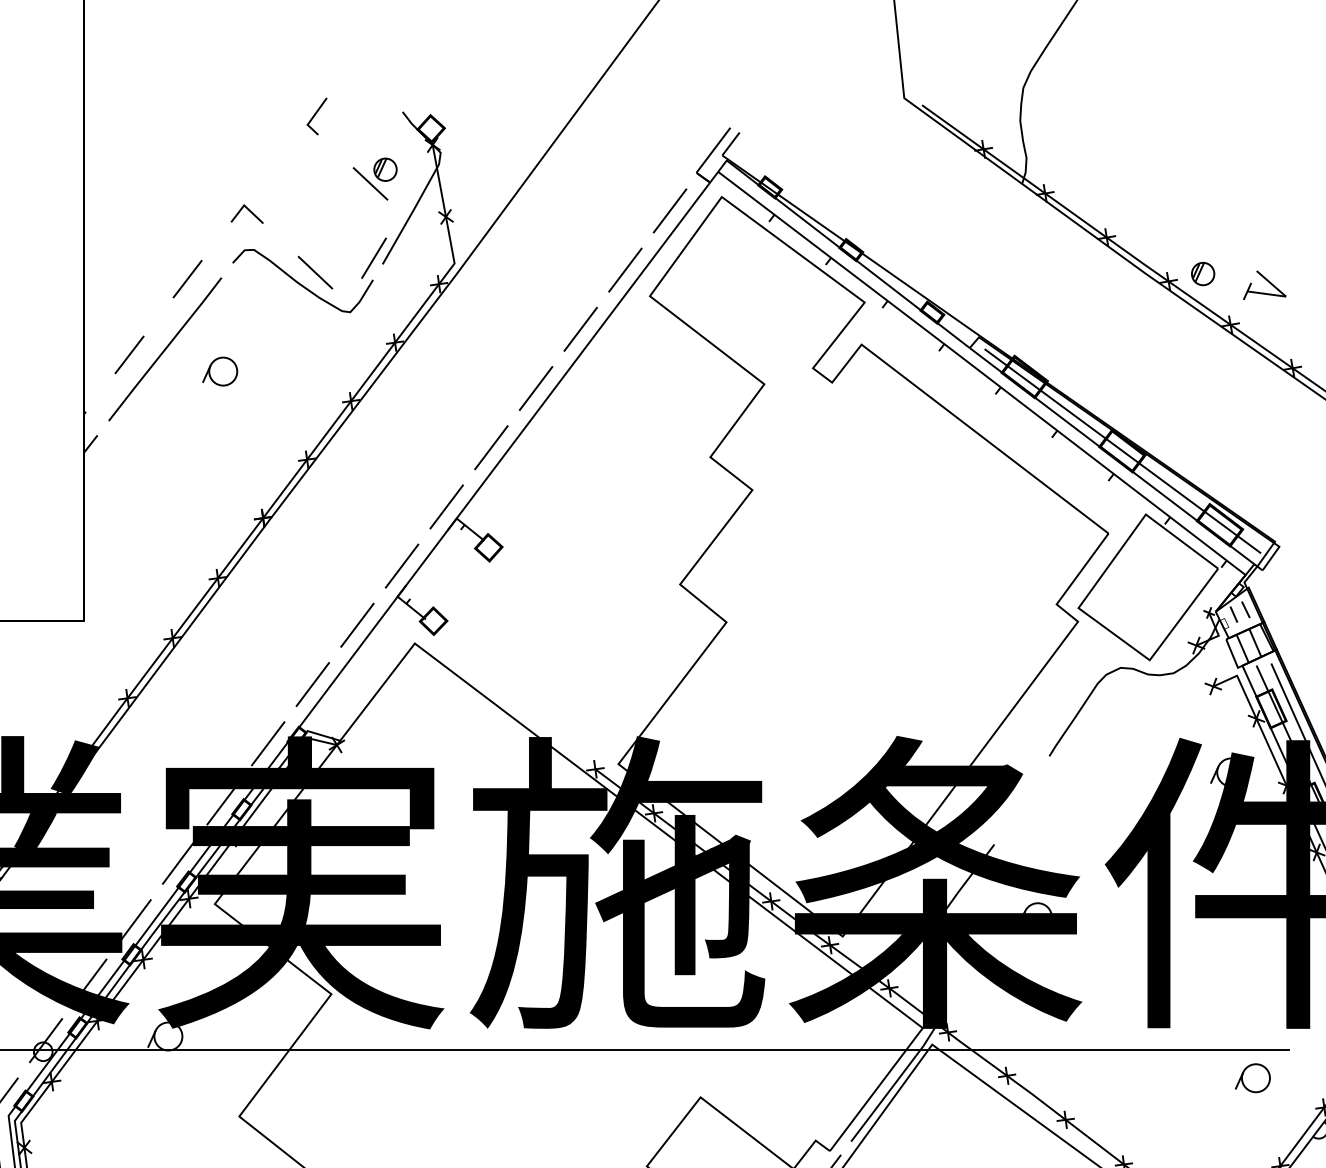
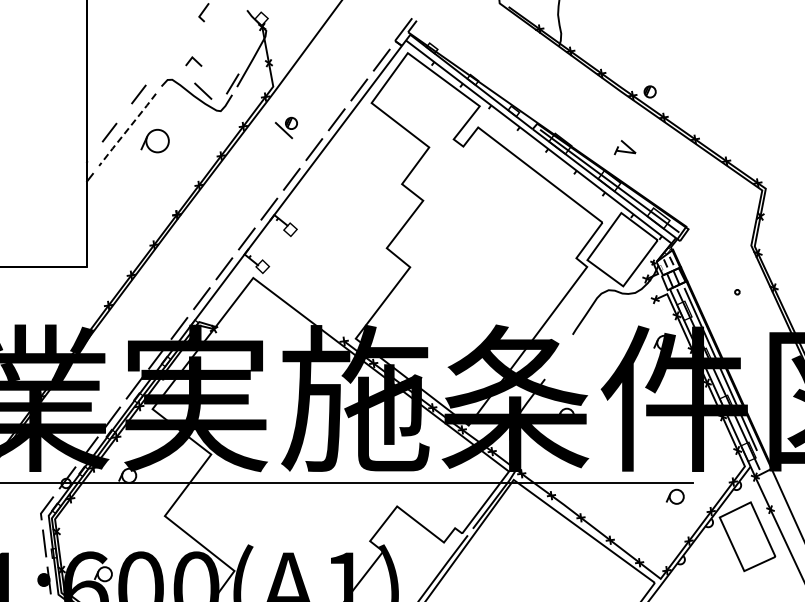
part: (375, 177) -> (286, 127), moved
line: (248, 211) -> (194, 60), moved
part: (1263, 285) -> (624, 147), moved
line: (165, 350) -> (127, 130), solid -> dashed
part: (220, 370) -> (155, 140), size x1.6

